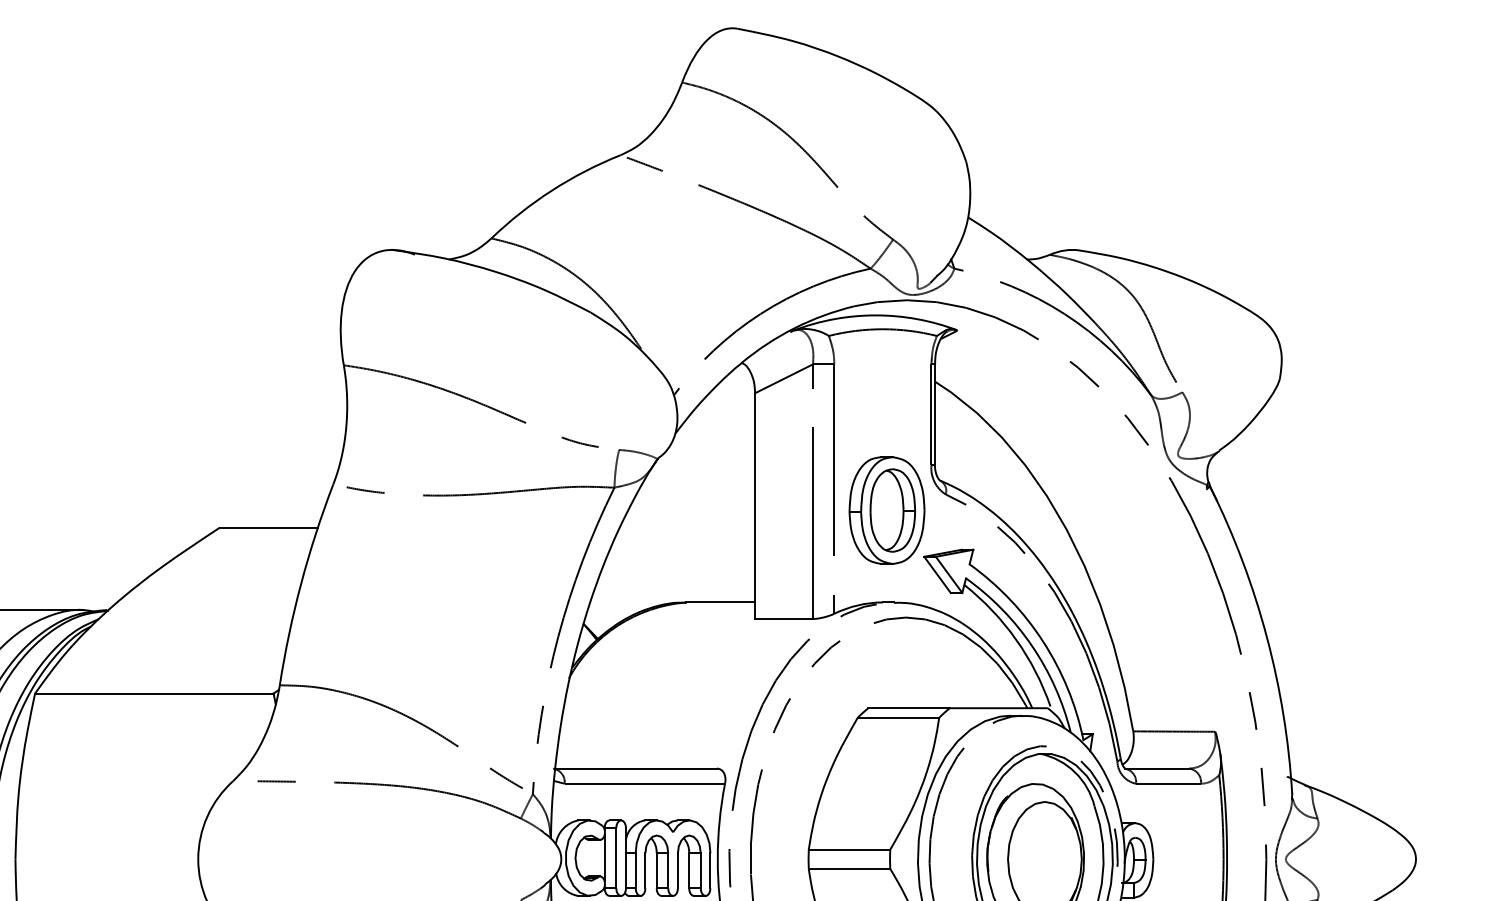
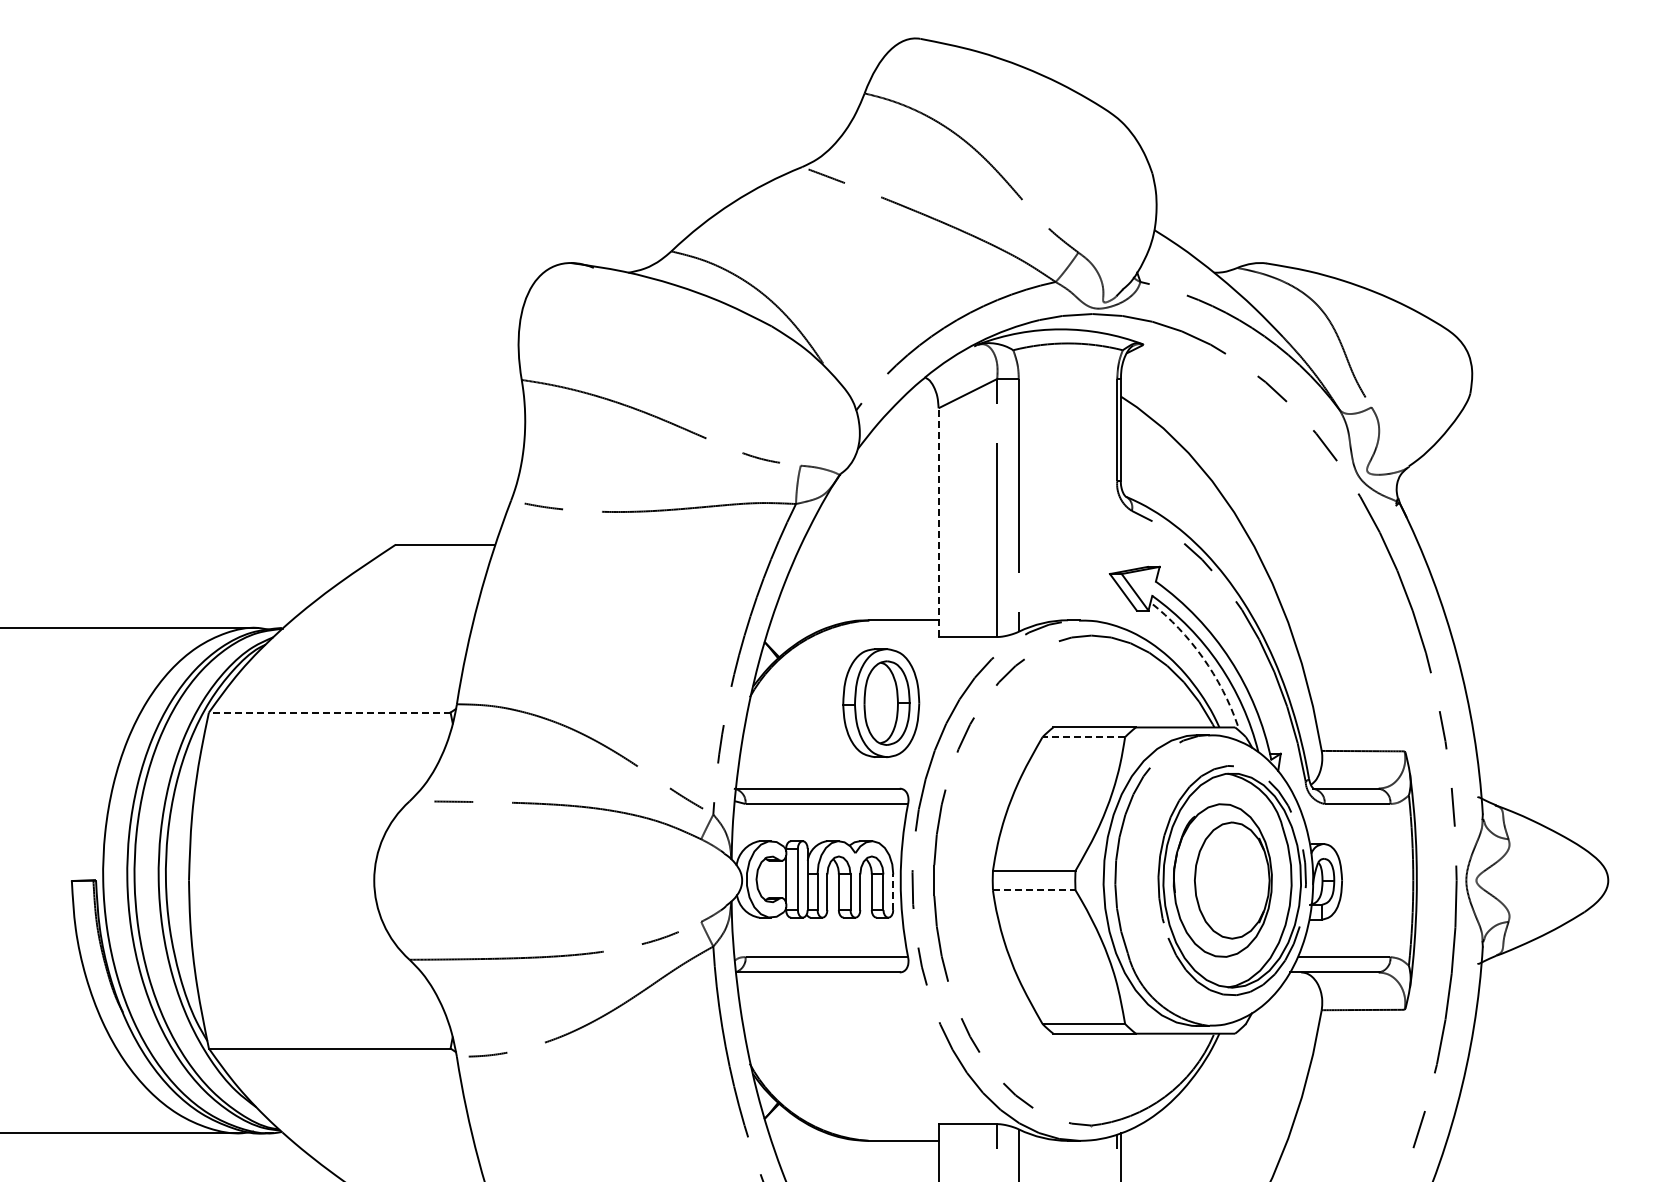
line: (755, 505) -> (938, 522), solid -> dashed
part: (887, 510) -> (881, 703), moved
arc: (1016, 639) -> (1203, 657), solid -> dashed
line: (154, 693) -> (329, 712), solid -> dashed
line: (898, 718) -> (1083, 737), solid -> dashed
line: (849, 869) -> (1034, 890), solid -> dashed
line: (710, 871) -> (893, 892), solid -> dashed

